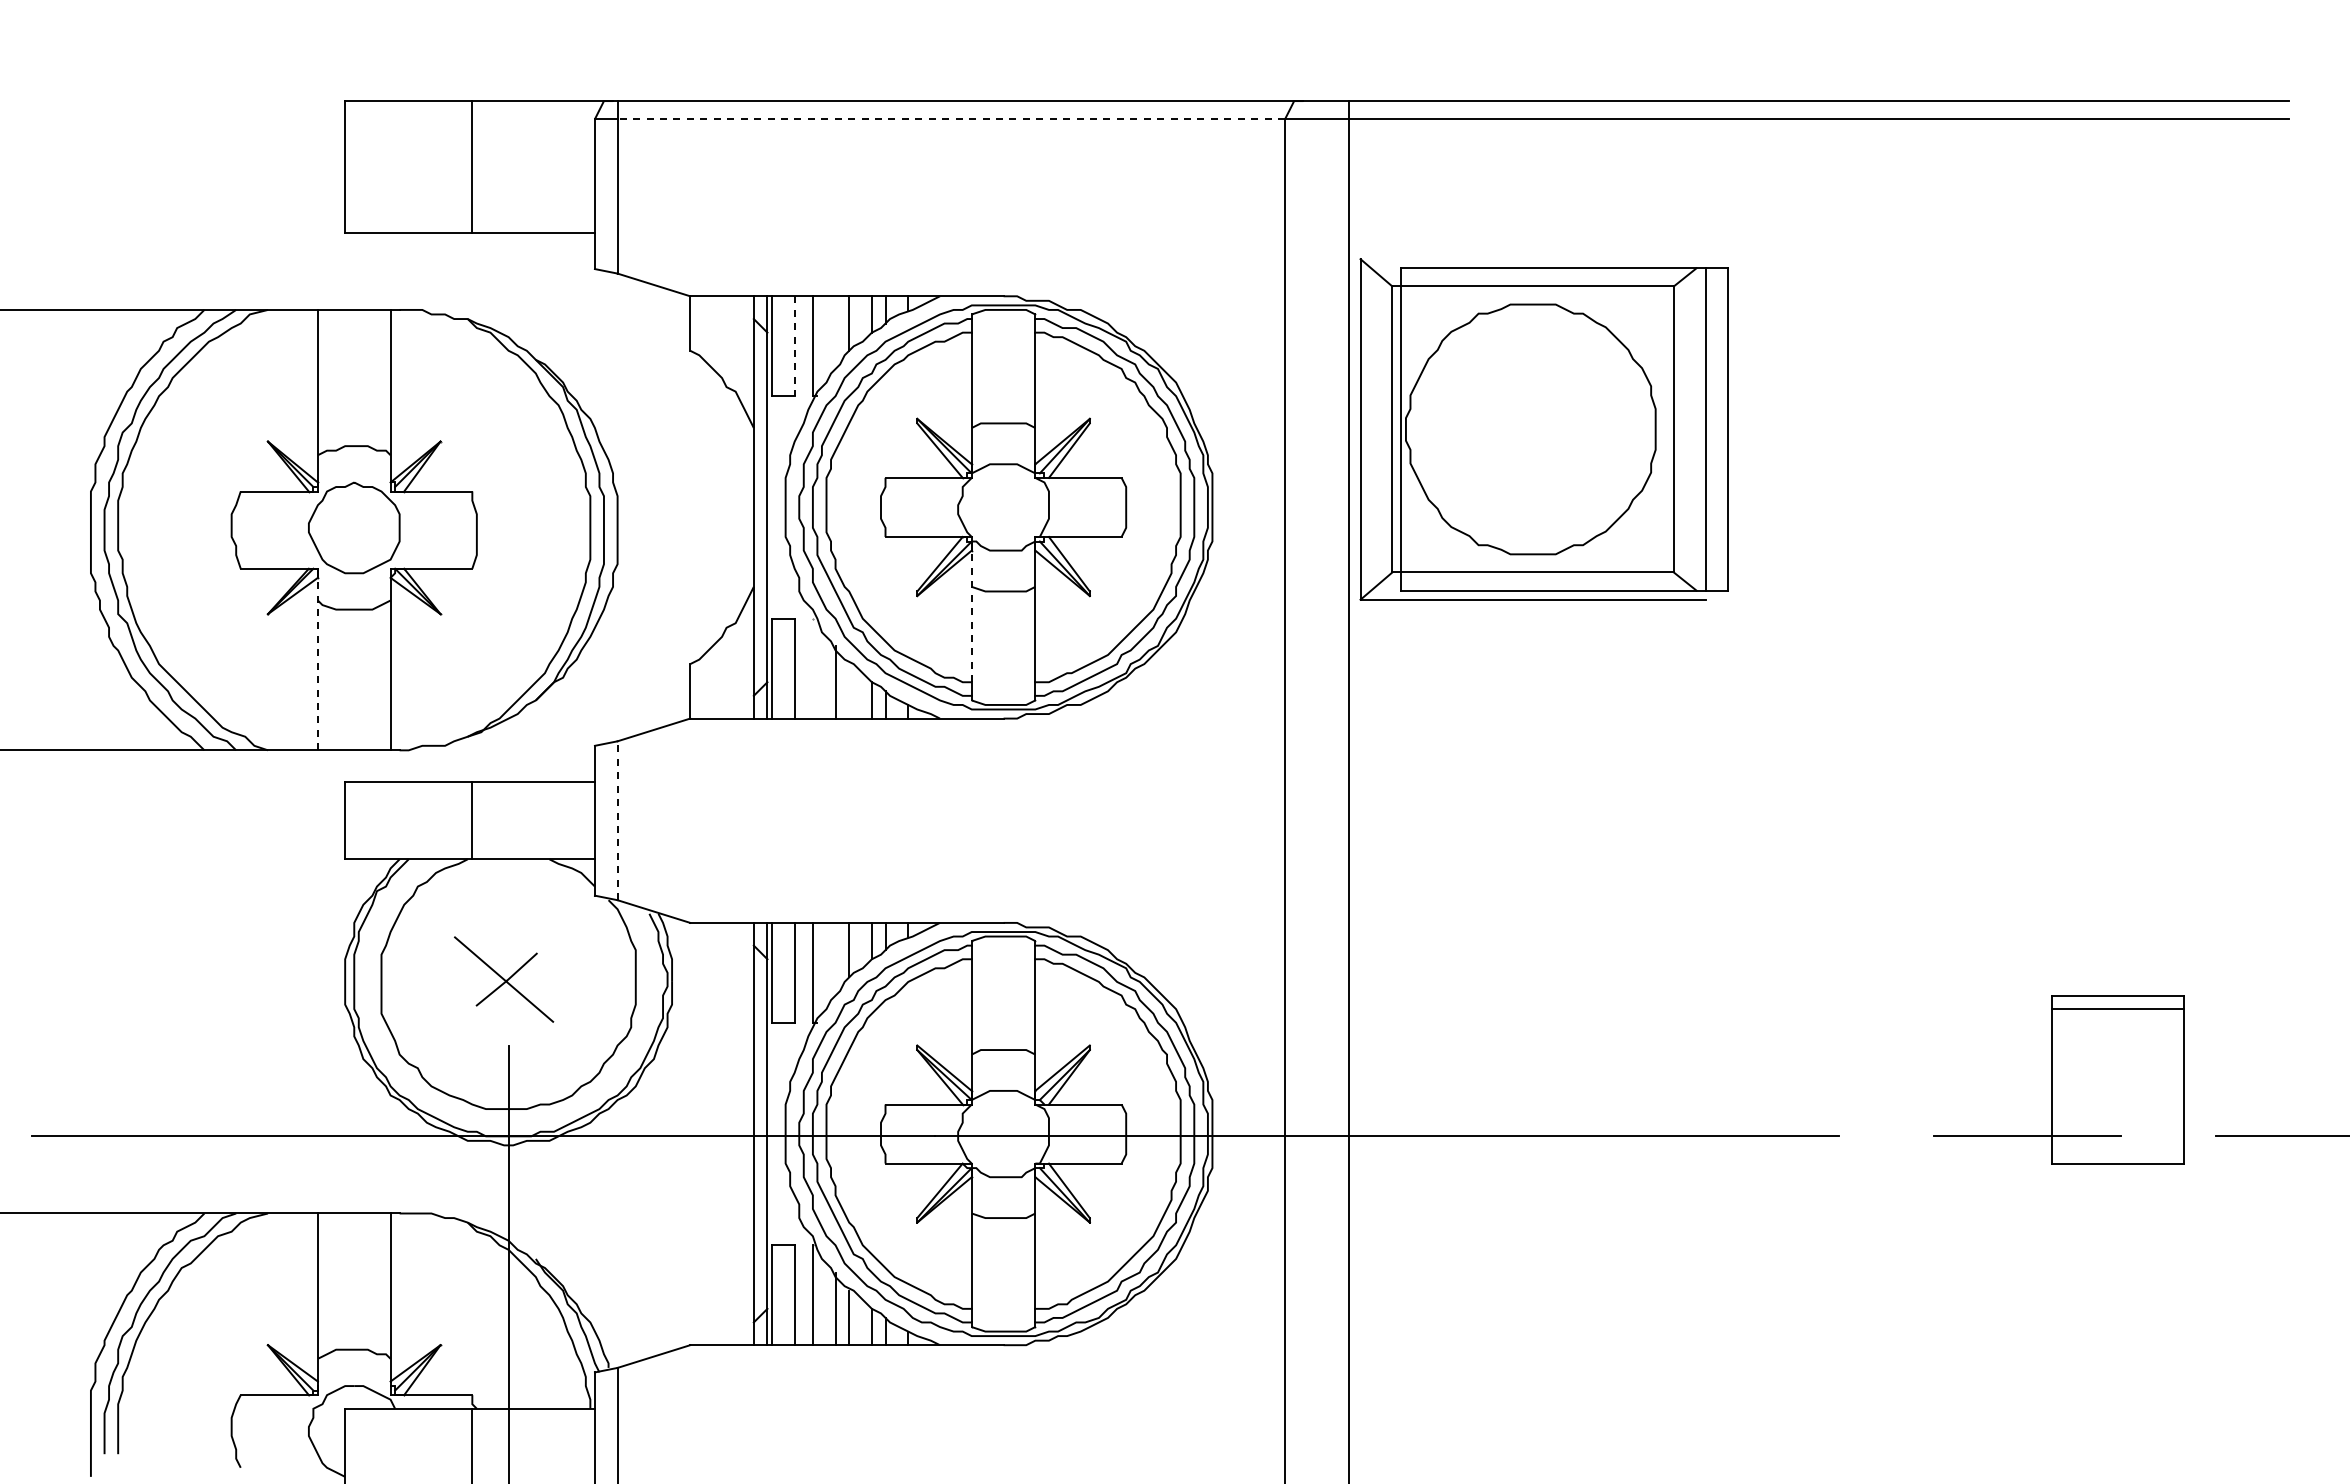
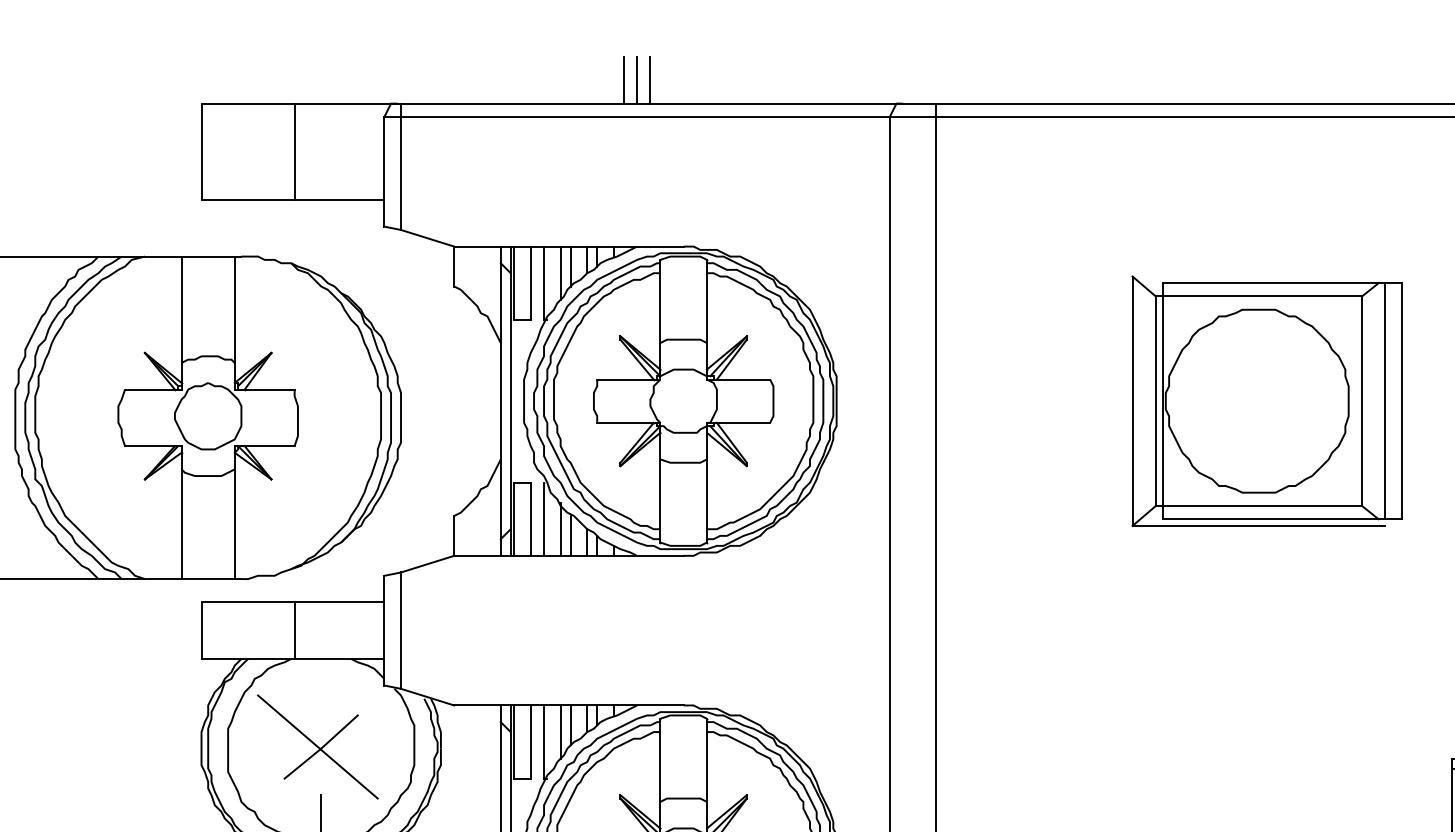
line: (921, 69) -> (623, 80), added
line: (940, 69) -> (637, 80), added
line: (958, 69) -> (650, 80), added
line: (951, 119) -> (645, 117), dashed -> solid
line: (835, 332) -> (560, 273), added
line: (794, 346) -> (530, 283), dashed -> solid
part: (1543, 429) -> (1266, 401), moved
line: (971, 616) -> (660, 481), dashed -> solid
line: (317, 663) -> (181, 515), dashed -> solid
line: (812, 668) -> (543, 519), added
line: (849, 691) -> (570, 536), added
line: (617, 820) -> (400, 630), dashed -> solid
line: (835, 958) -> (560, 731), added
part: (503, 979) -> (317, 746), size x1.67

